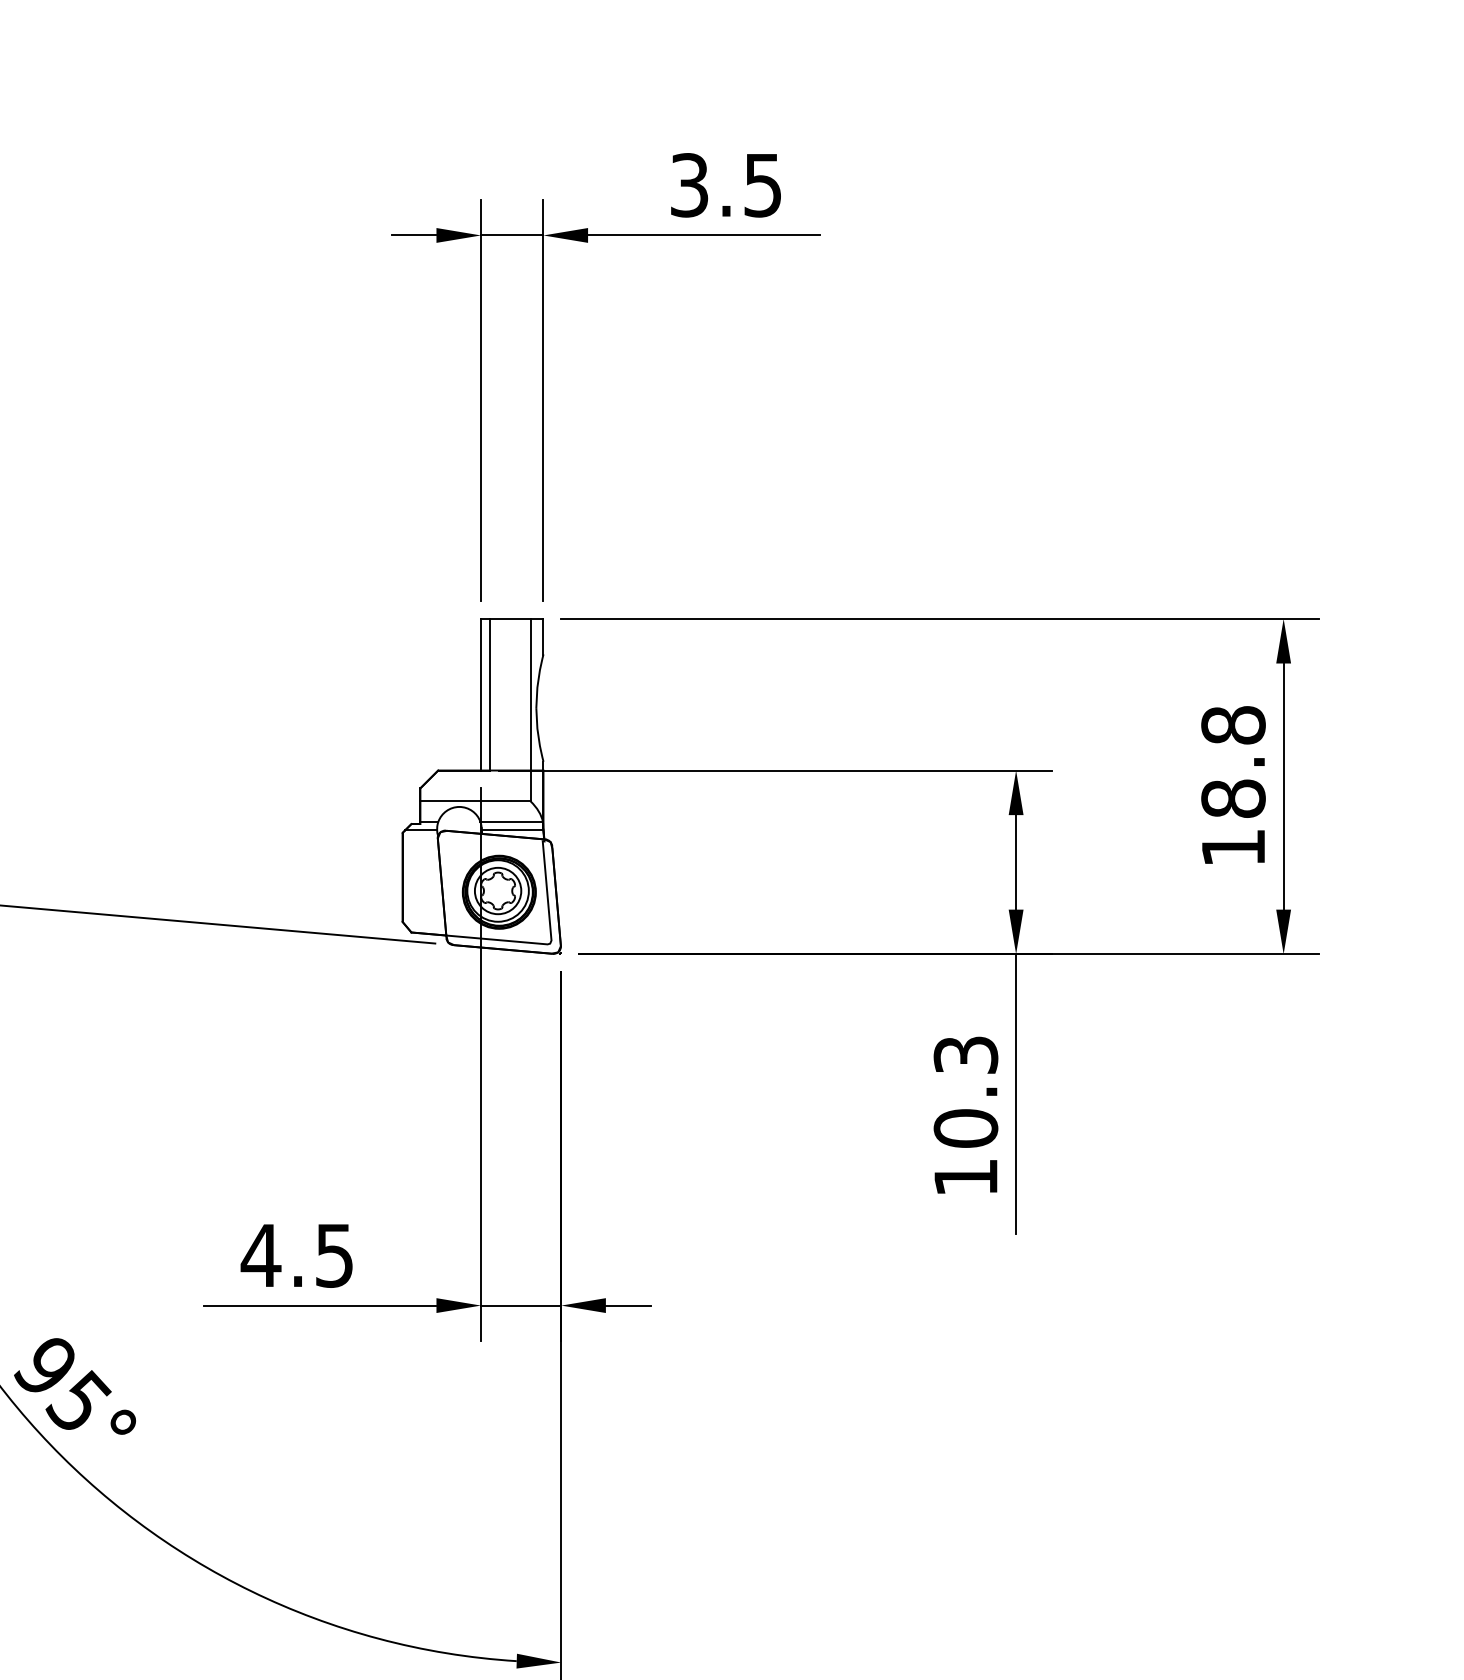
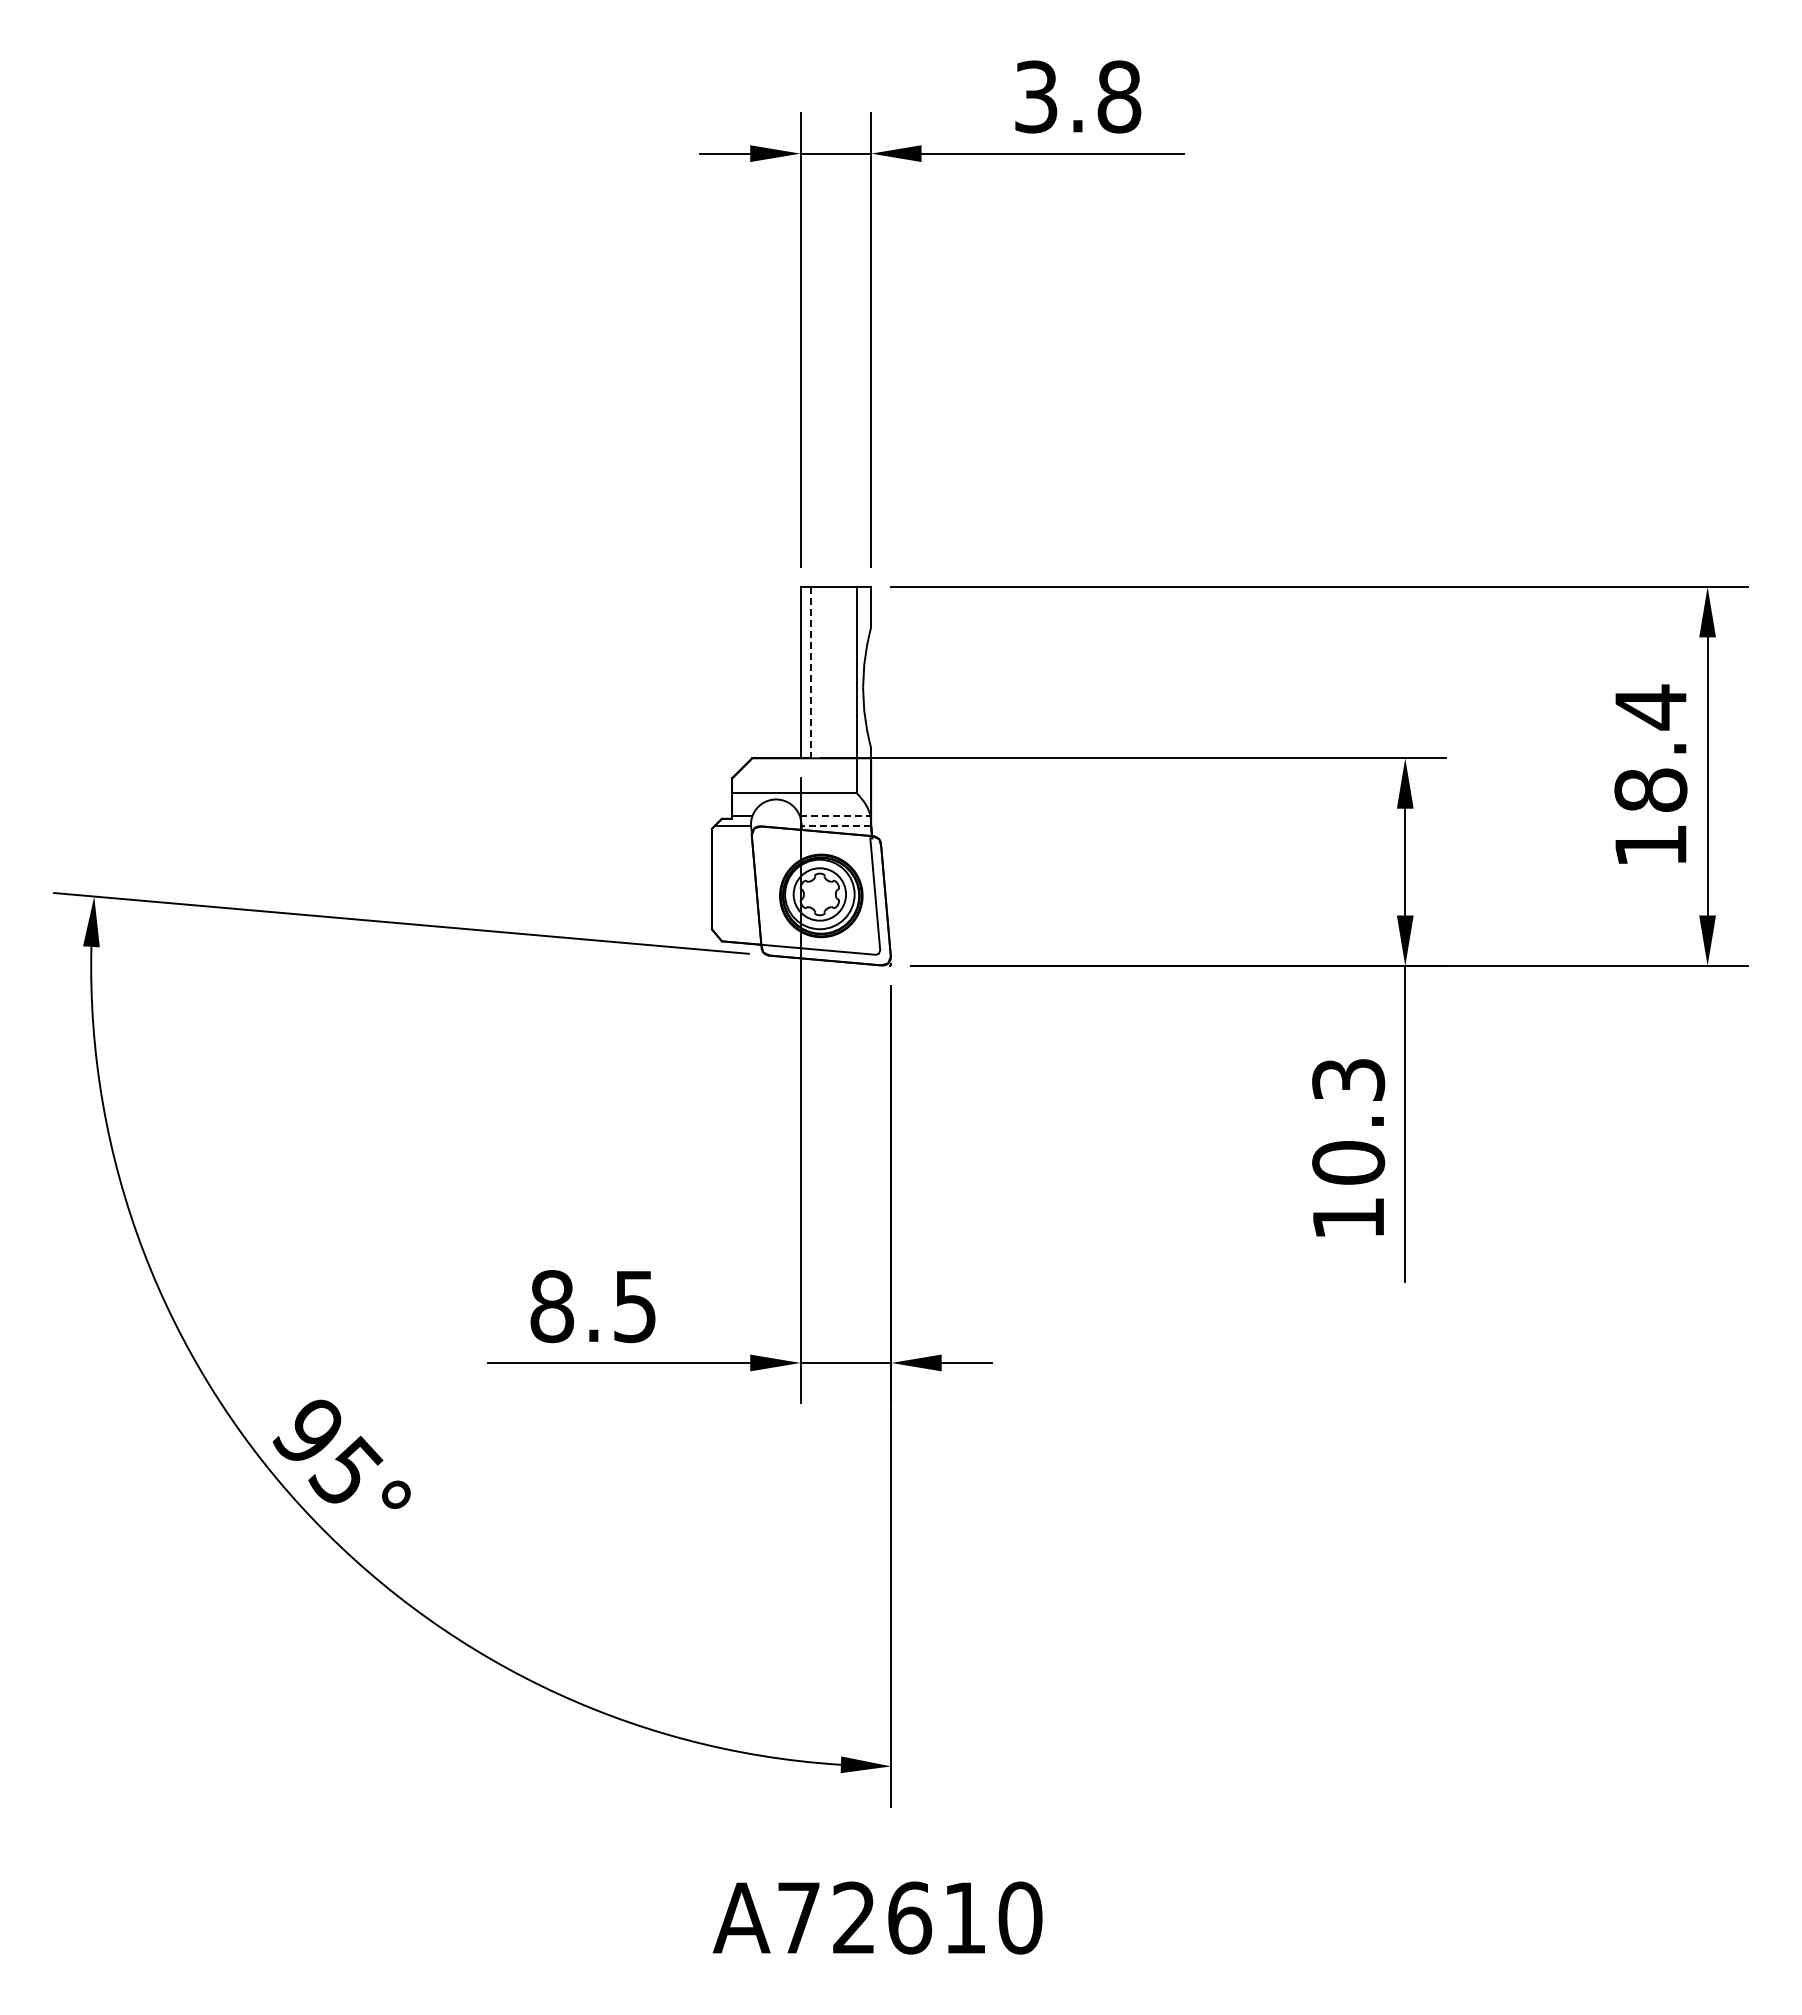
text: (763, 184) -> (1119, 96), 3.5 -> 3.8
line: (489, 694) -> (810, 672), solid -> dashed
text: (1233, 725) -> (1650, 707), 18.8 -> 18.4
line: (511, 822) -> (835, 816), solid -> dashed
line: (512, 829) -> (836, 825), solid -> dashed
text: (261, 1255) -> (552, 1306), 4.5 -> 8.5

